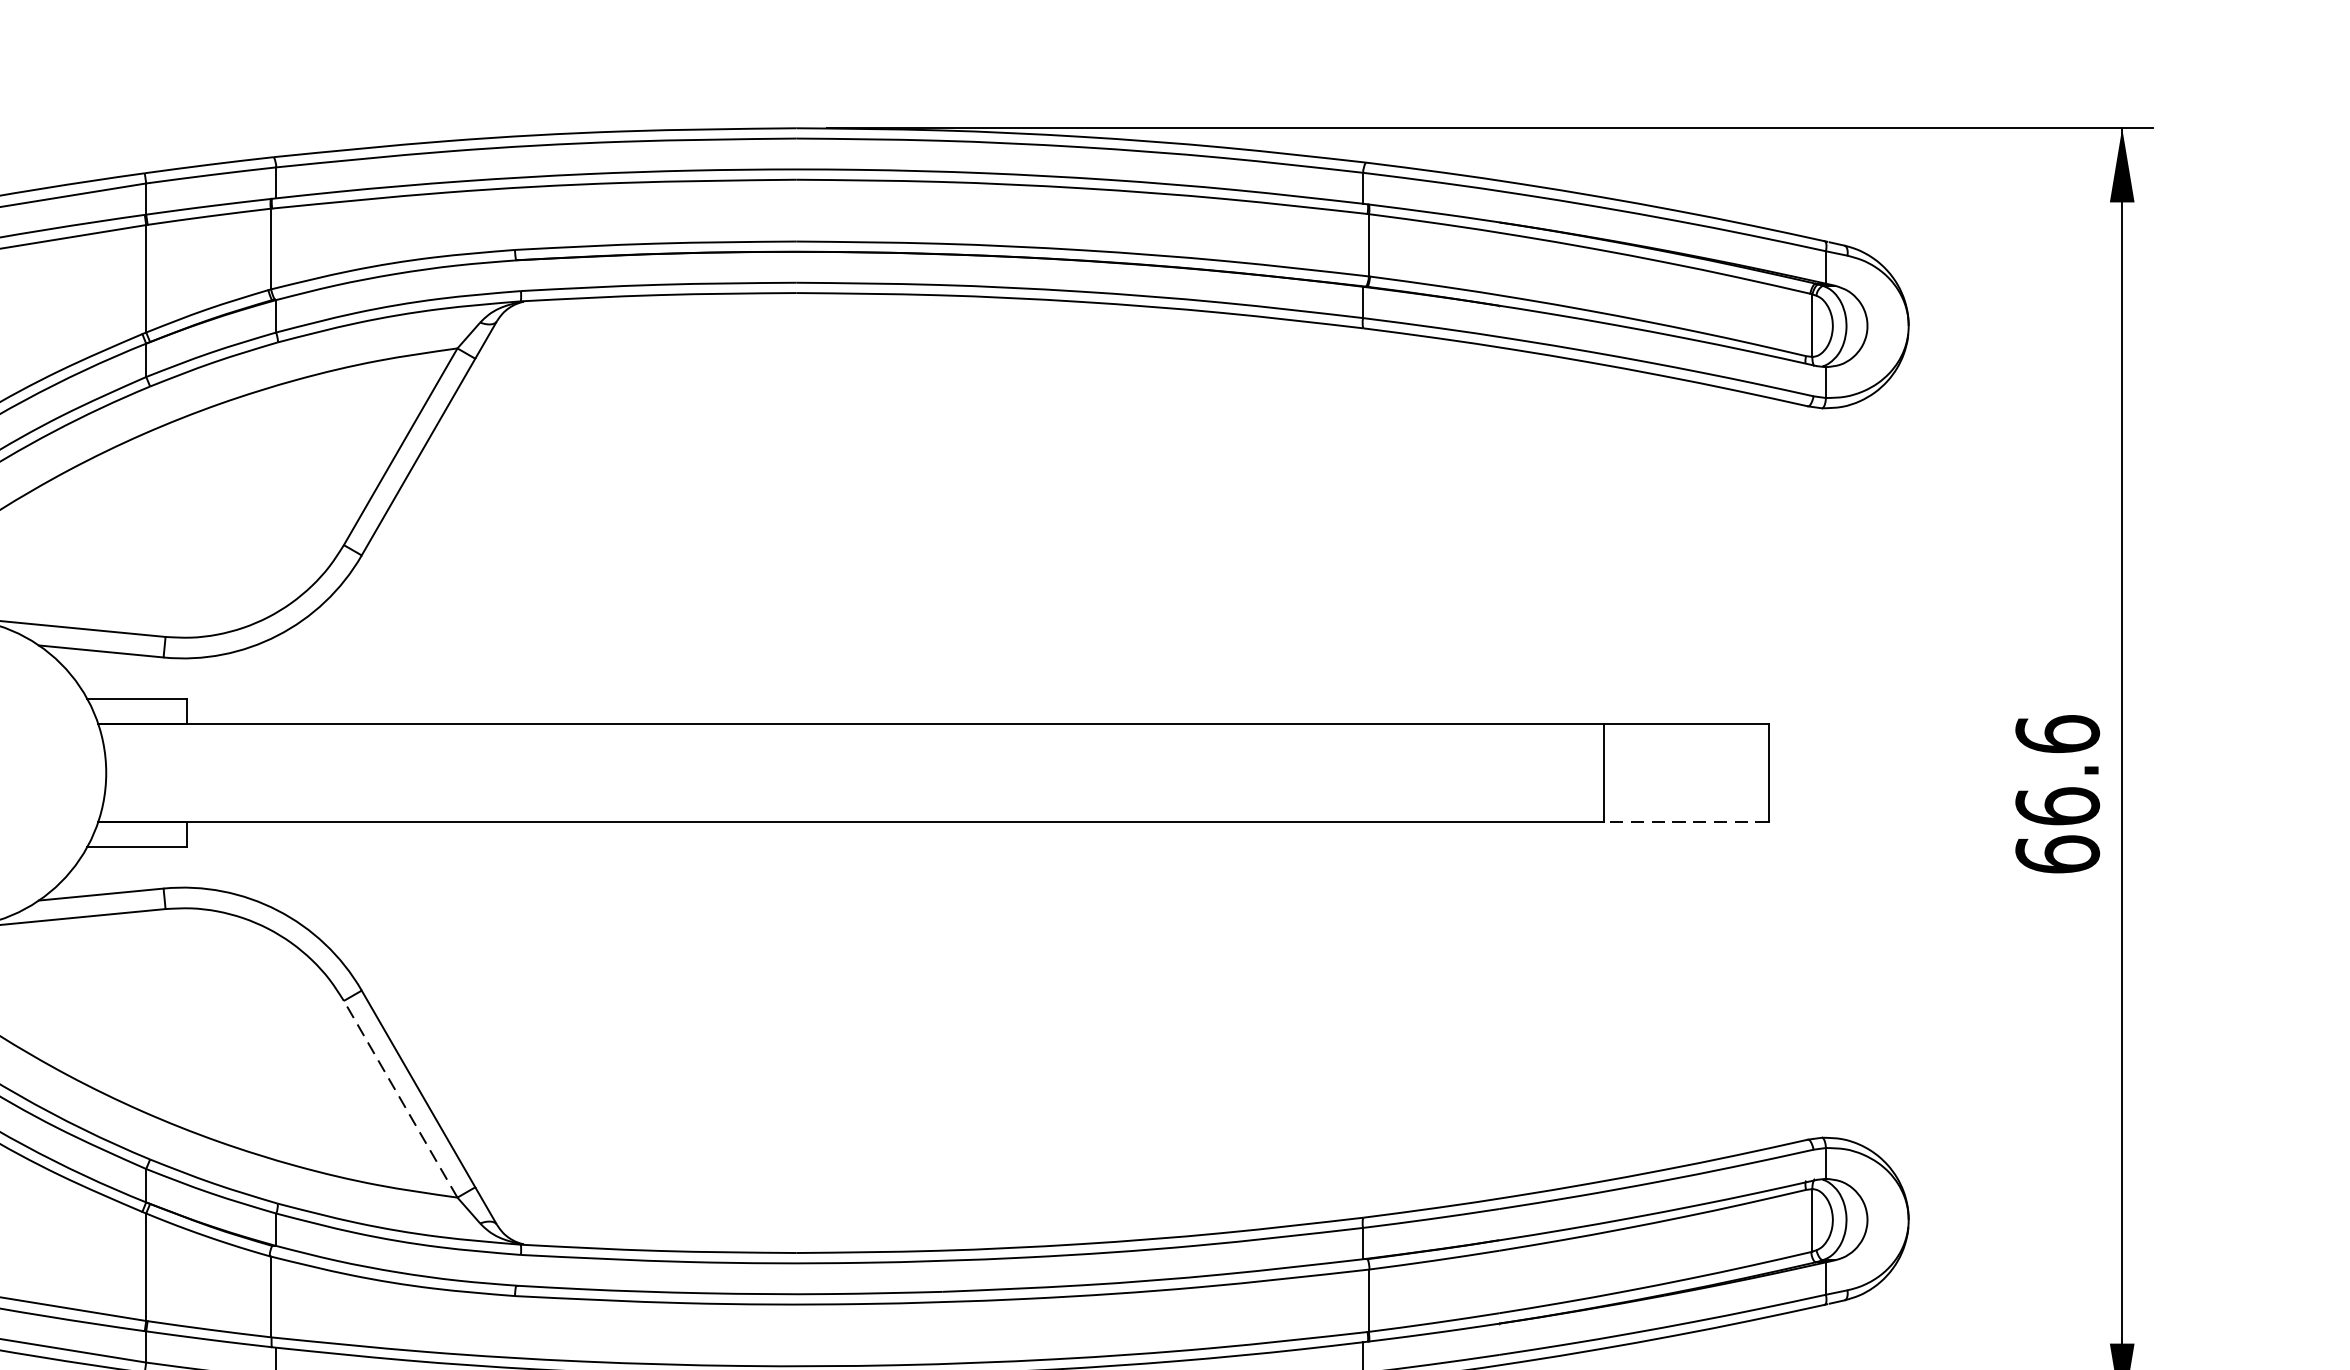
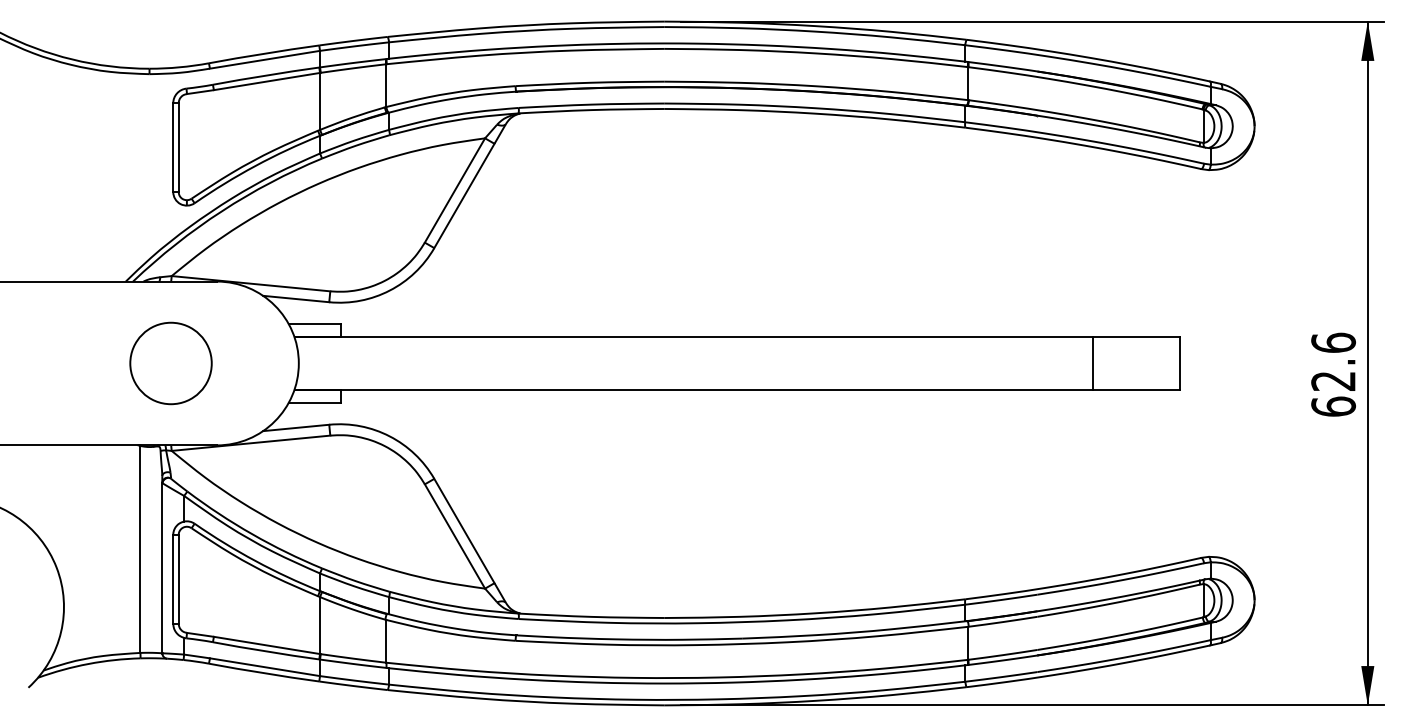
text: (2057, 806) -> (1333, 381), 66.6 -> 62.6
line: (1685, 822) -> (1136, 389), dashed -> solid
line: (399, 1099) -> (454, 536), dashed -> solid

